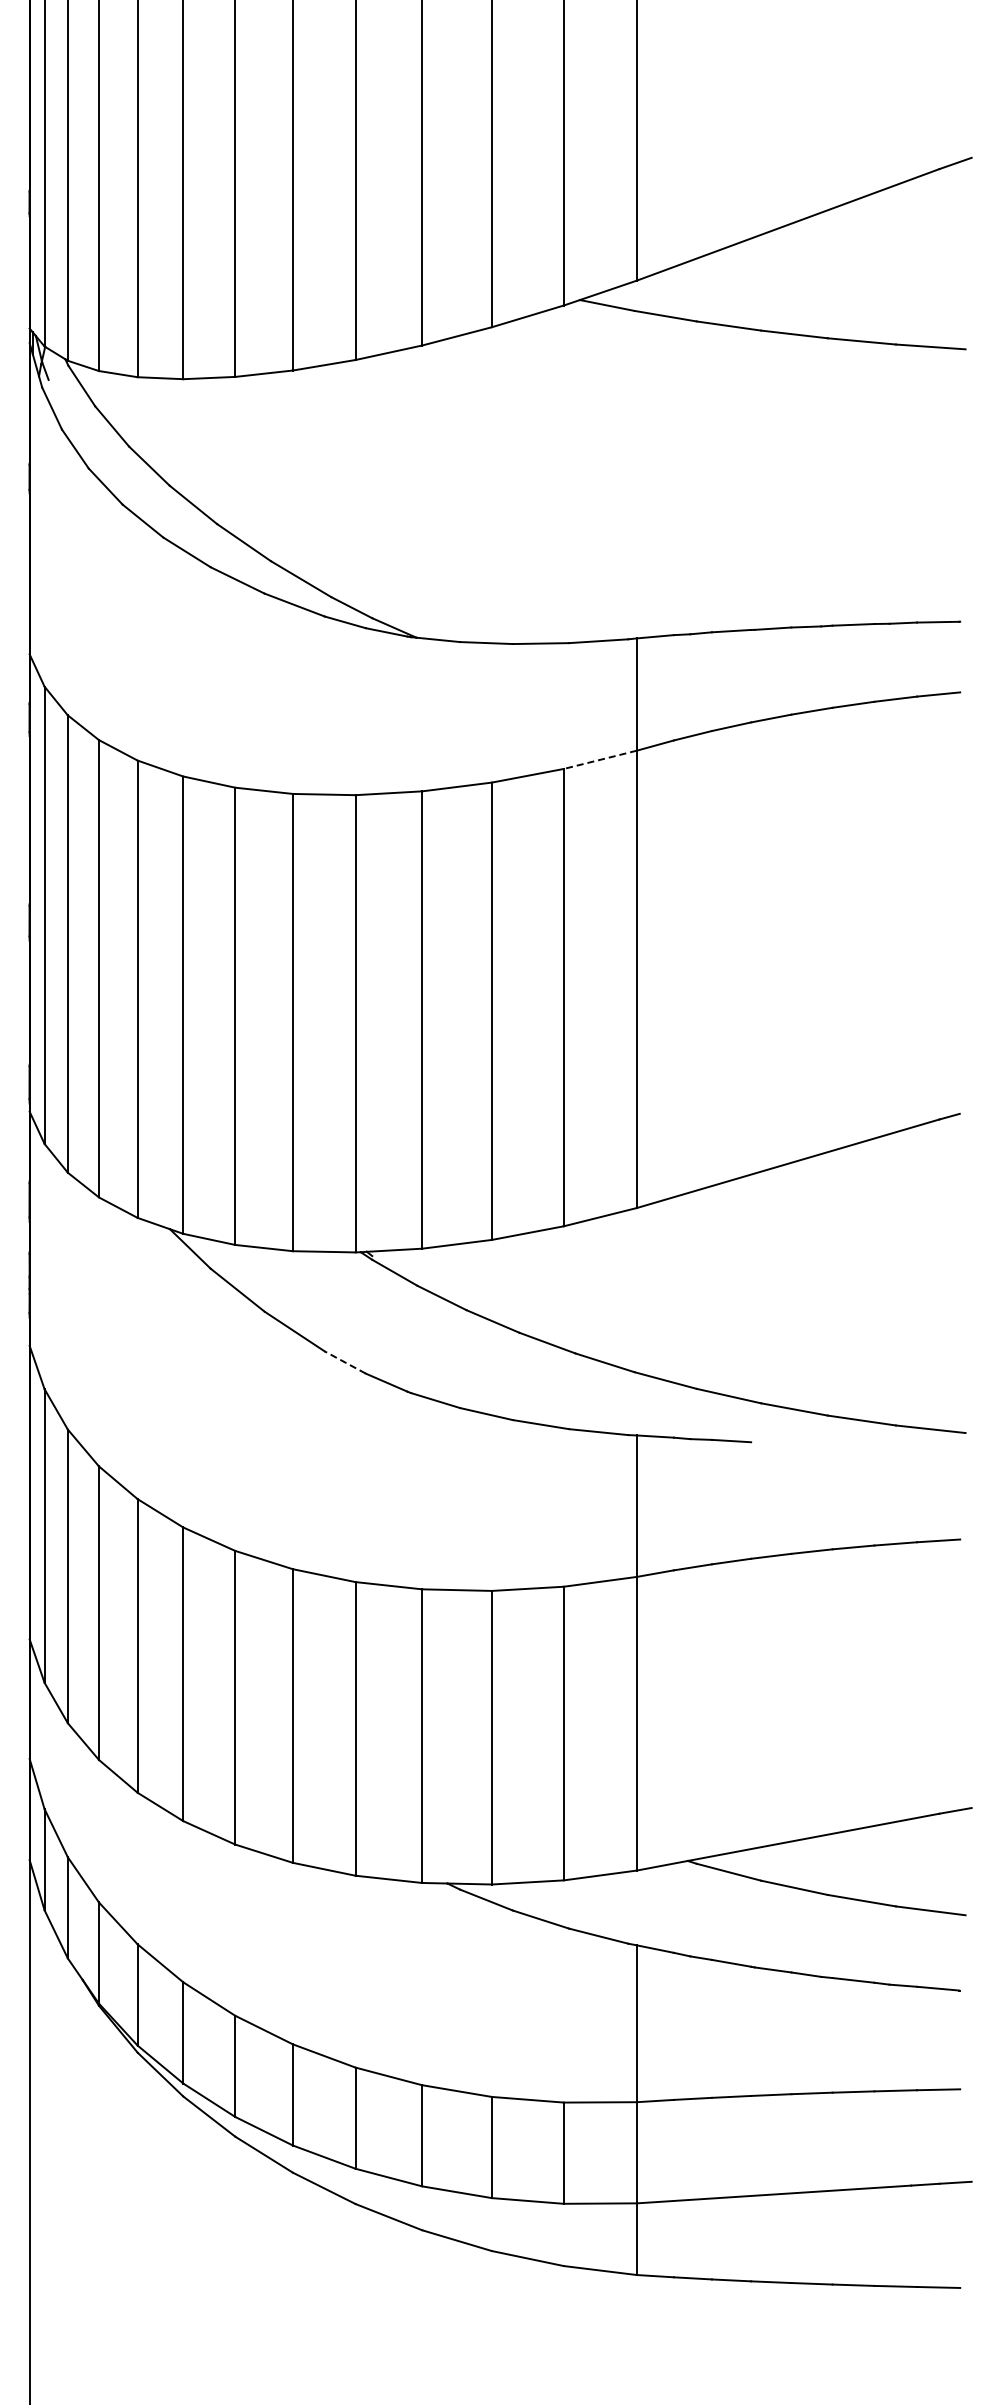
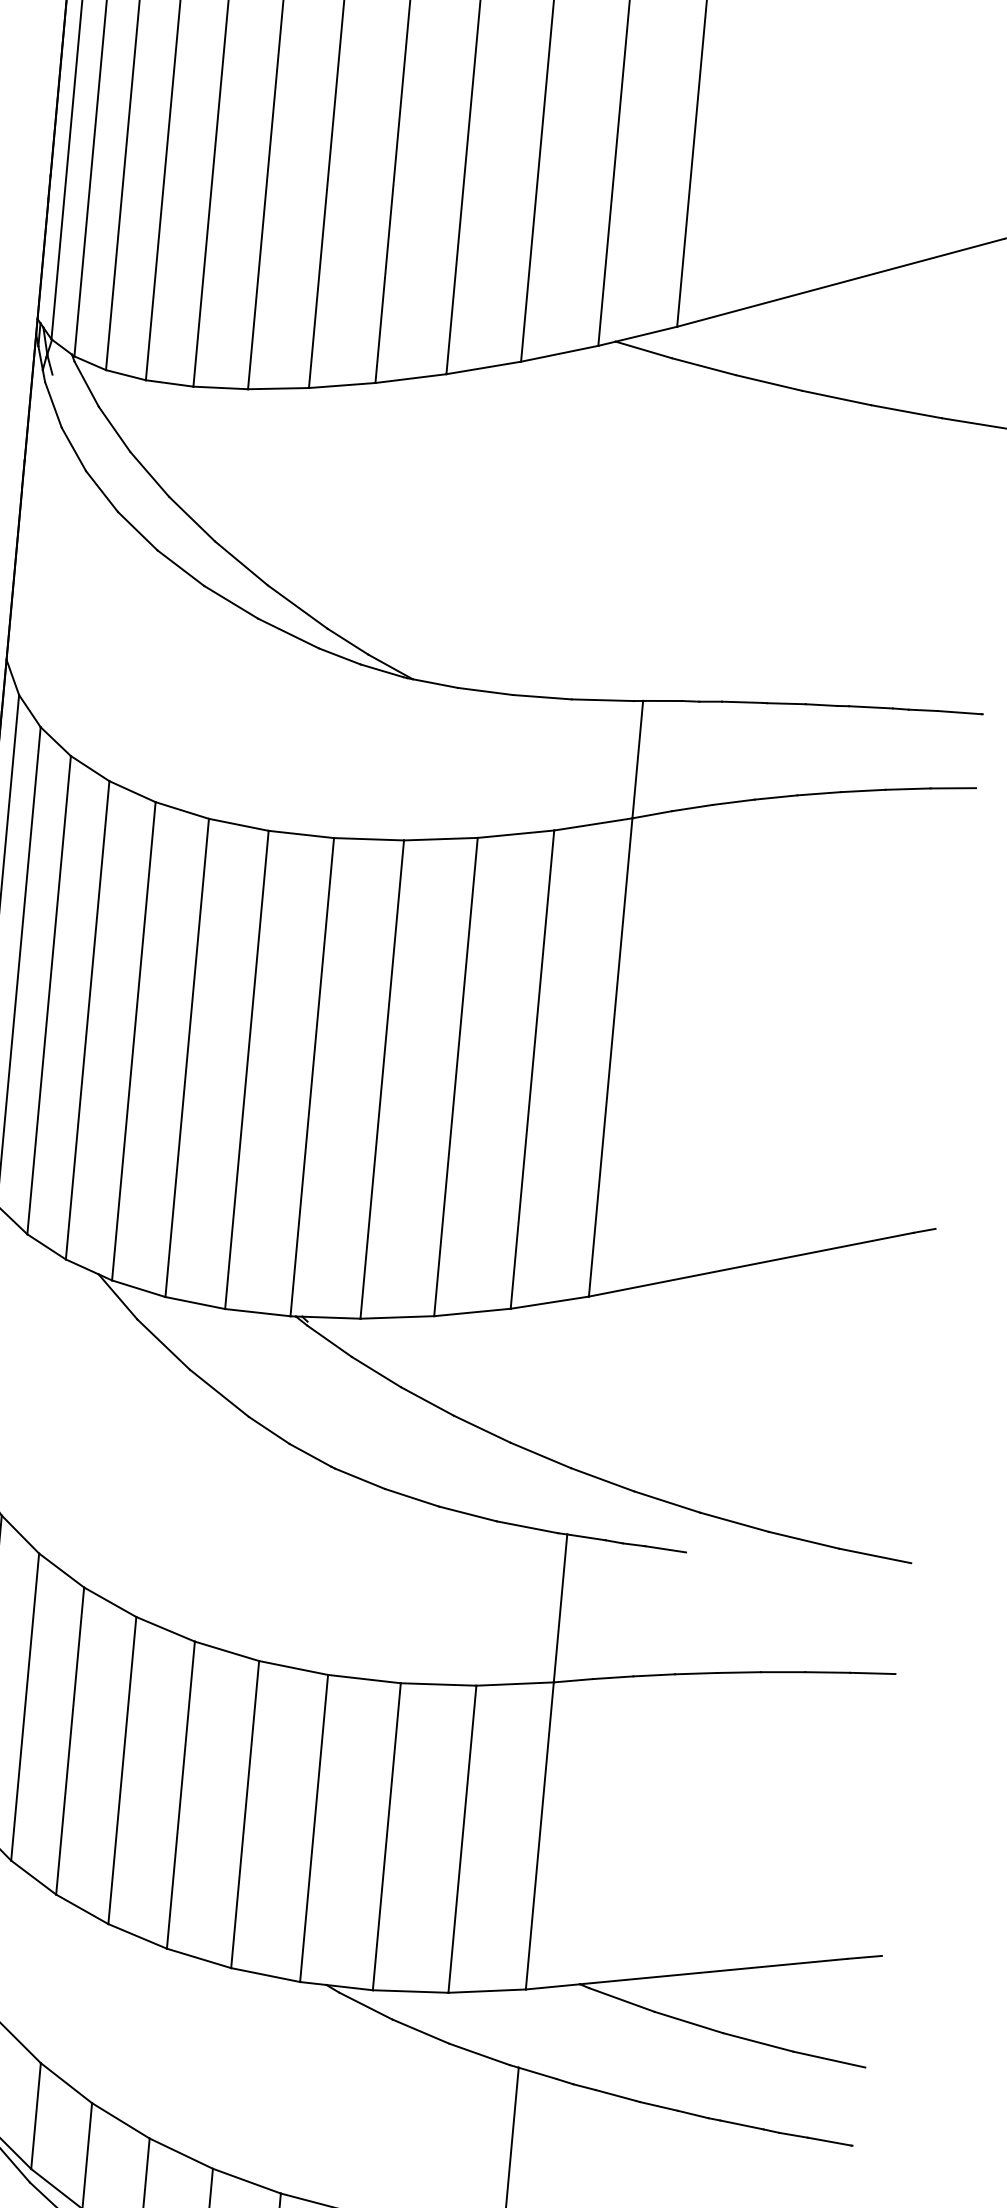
line: (600, 759) -> (593, 824), dashed -> solid
line: (344, 1362) -> (268, 1430), dashed -> solid

